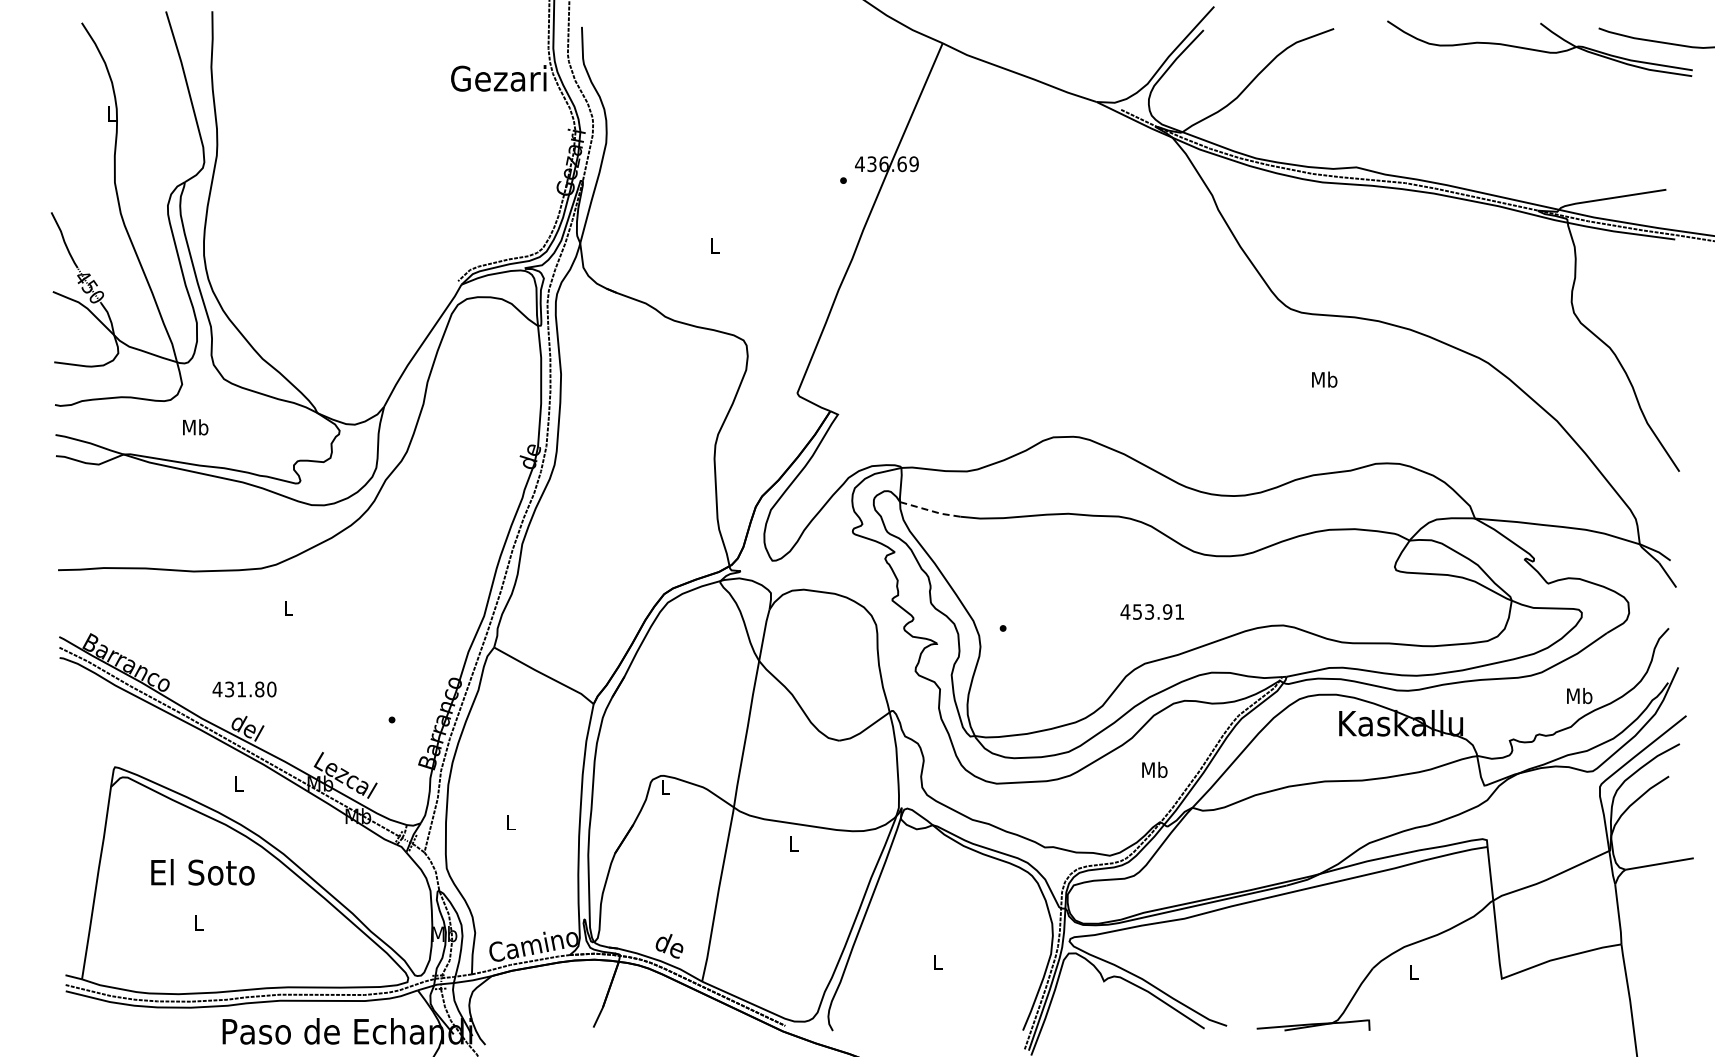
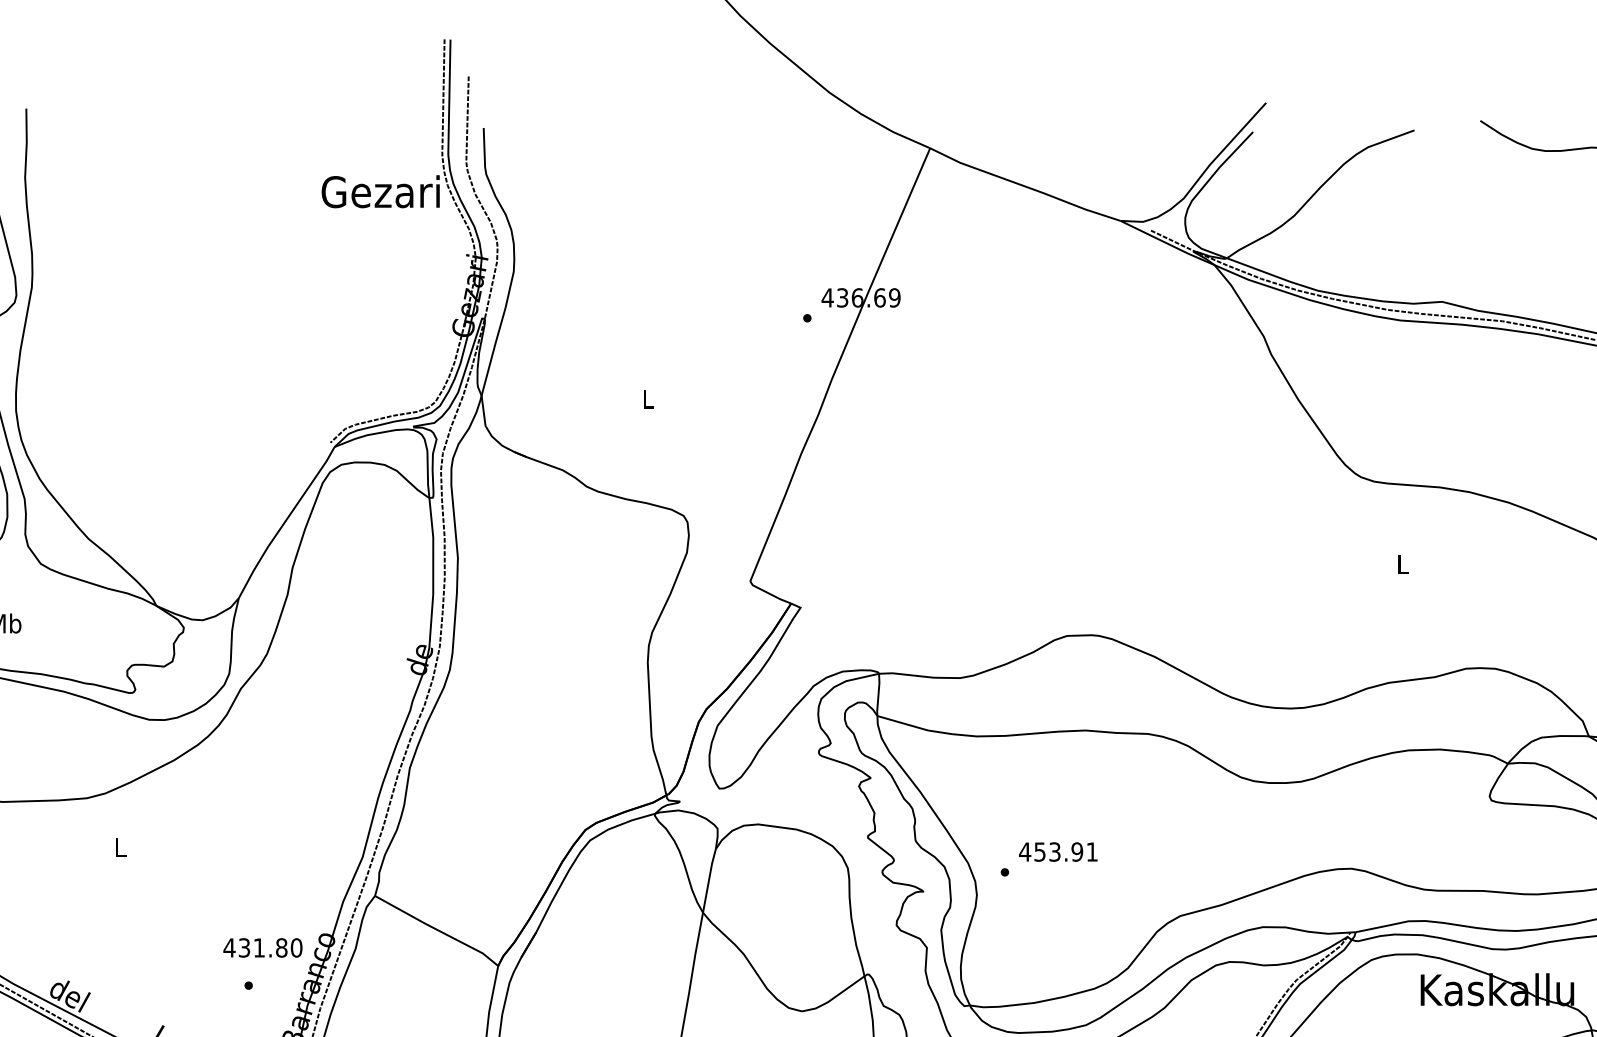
text: (1324, 379) -> (1402, 564), Mb -> L
line: (930, 510) -> (915, 726), dashed -> solid
text: (1151, 611) -> (1057, 851), moved
text: (244, 689) -> (262, 947), moved

